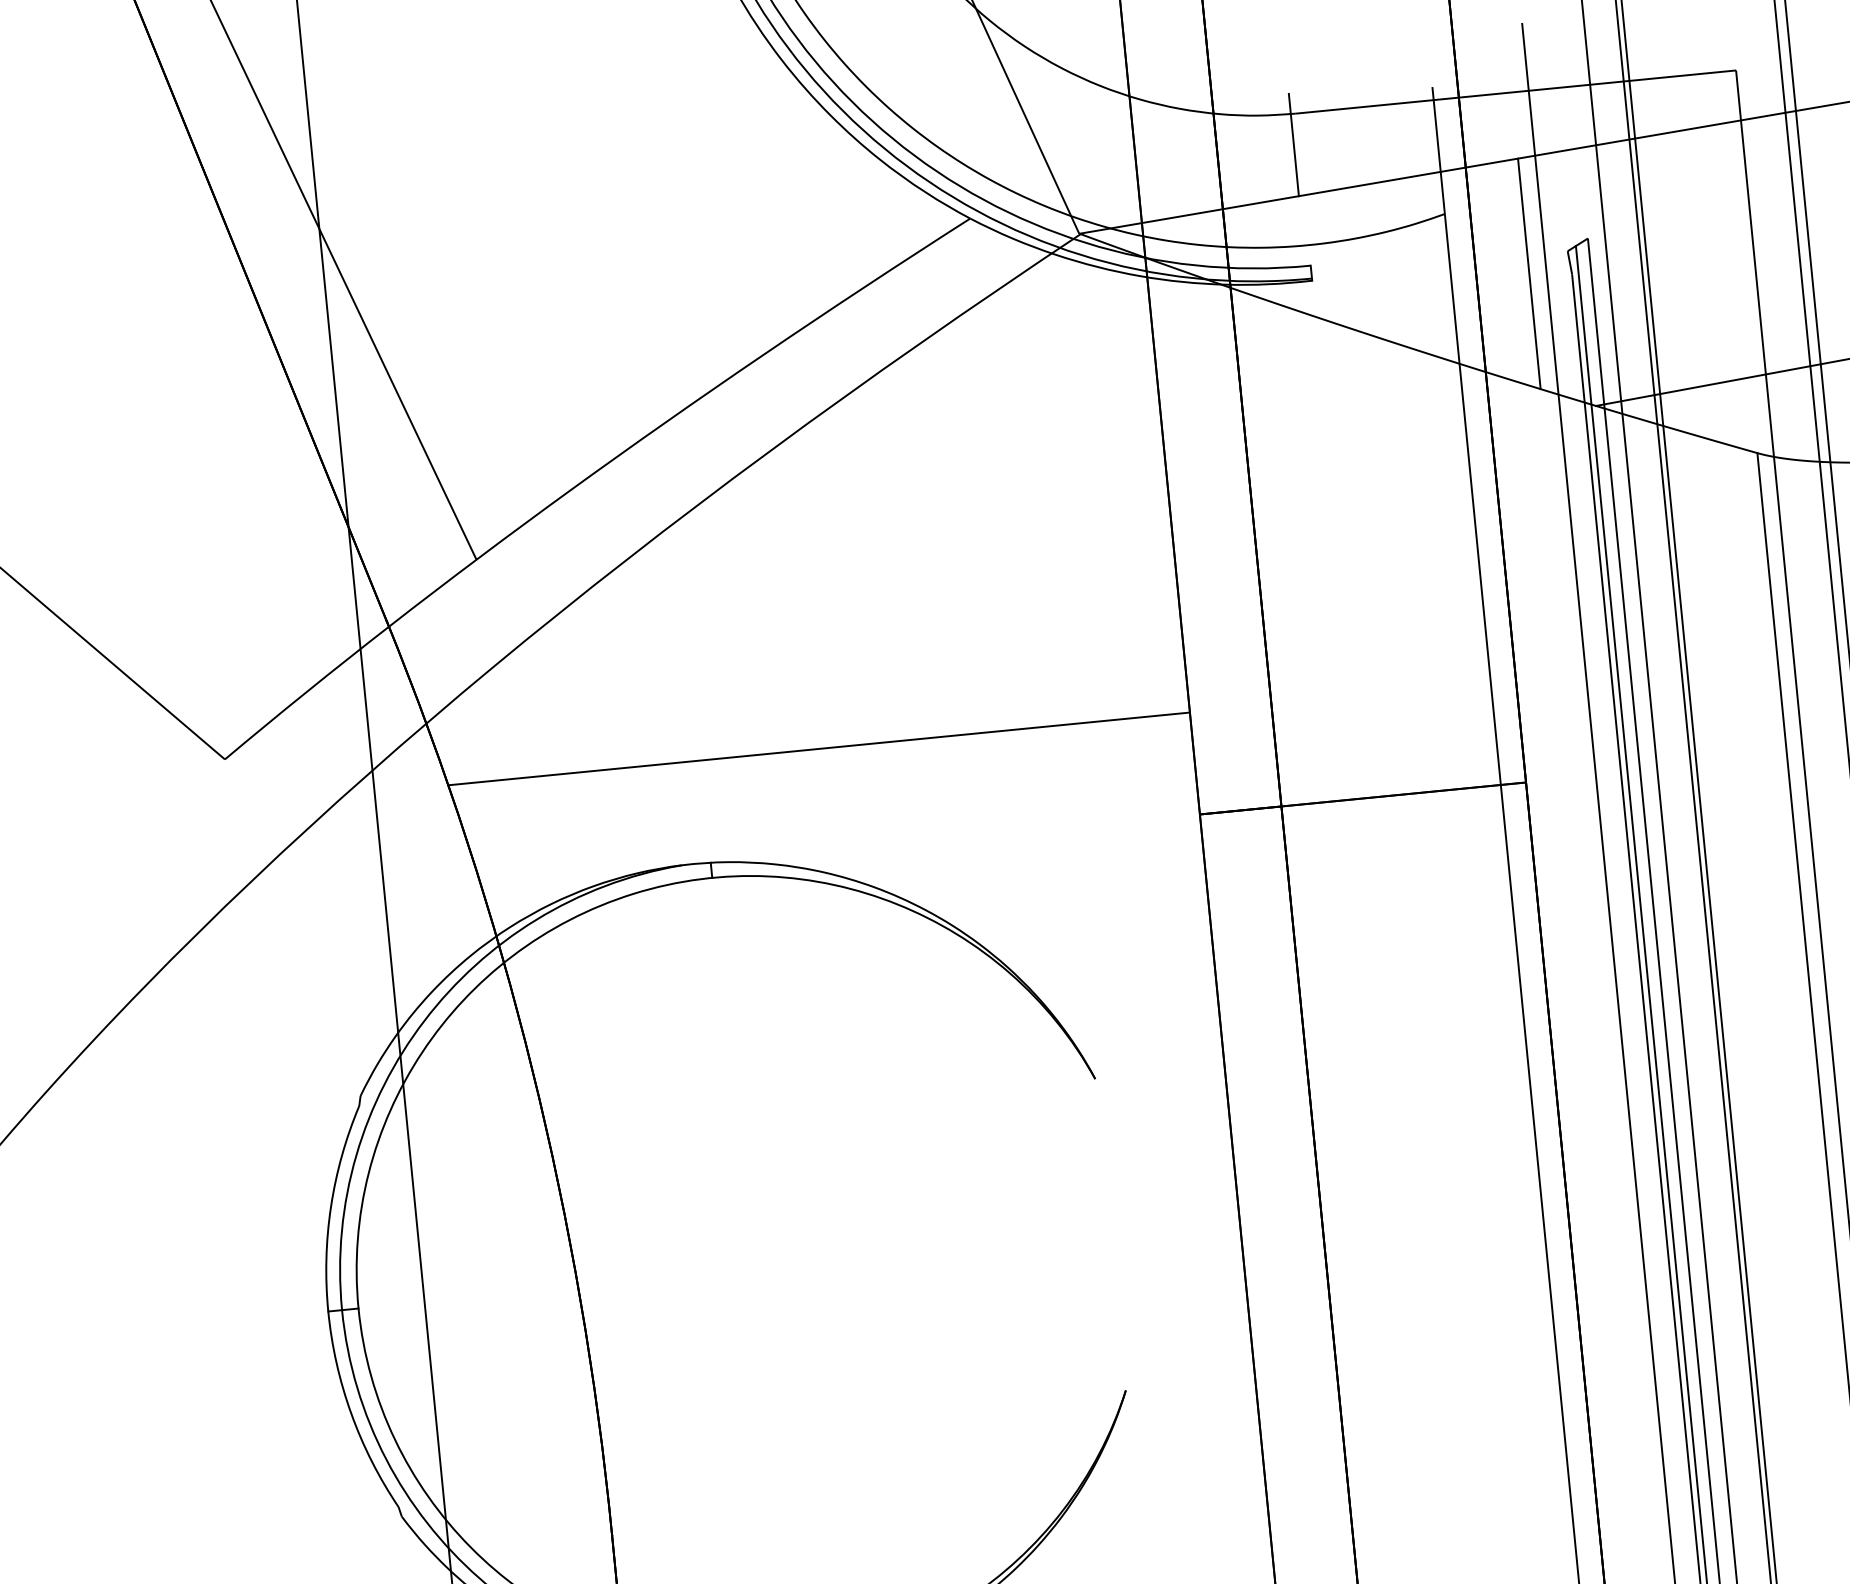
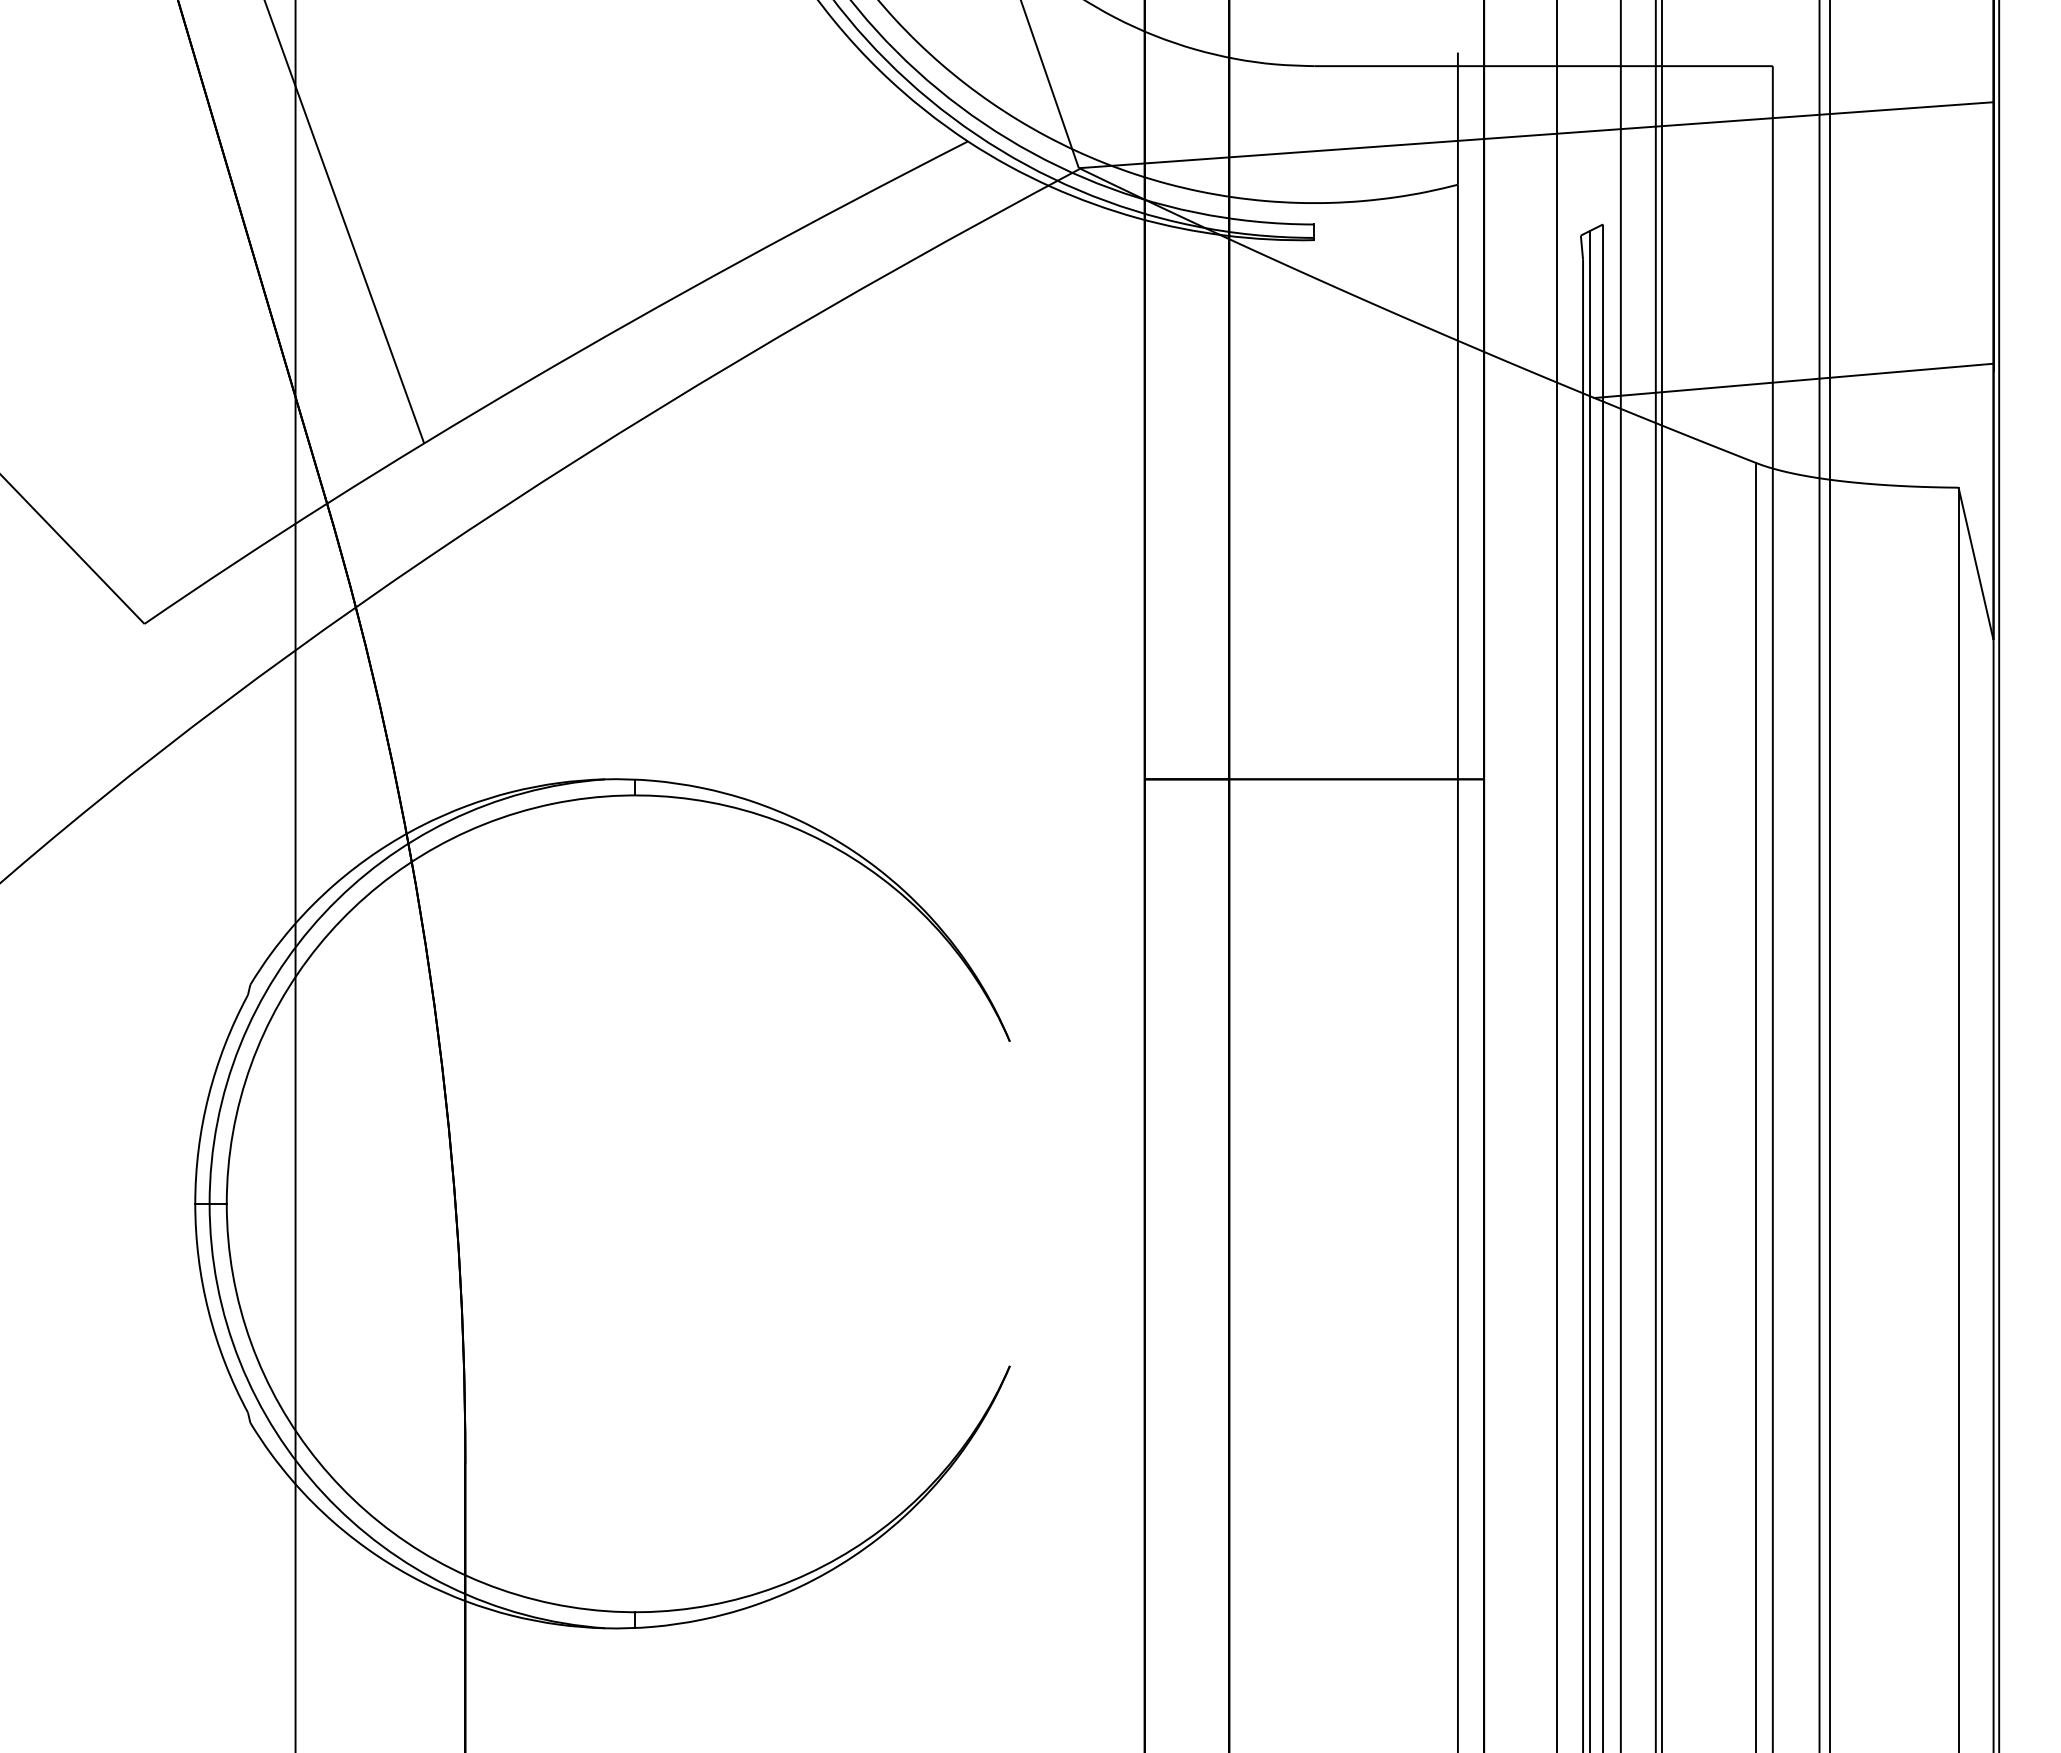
line: (1294, 145) -> (1309, 98), removed
line: (1529, 274) -> (1539, 255), removed
line: (819, 749) -> (758, 673), removed

